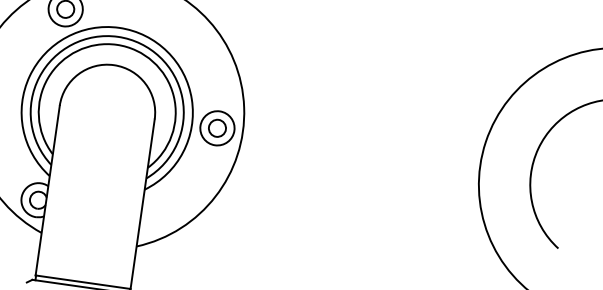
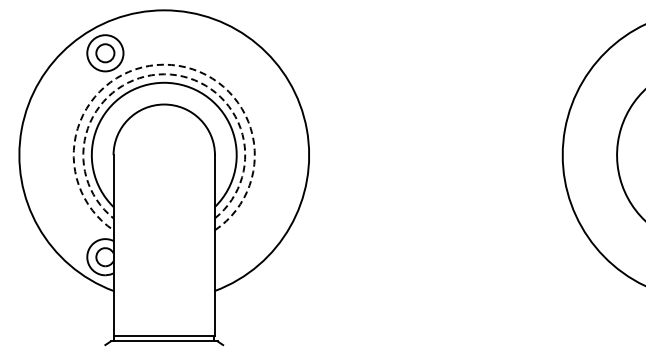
arc: (119, 27) -> (164, 64), solid -> dashed
arc: (118, 37) -> (164, 74), solid -> dashed
part: (216, 128) -> (281, 155), removed

